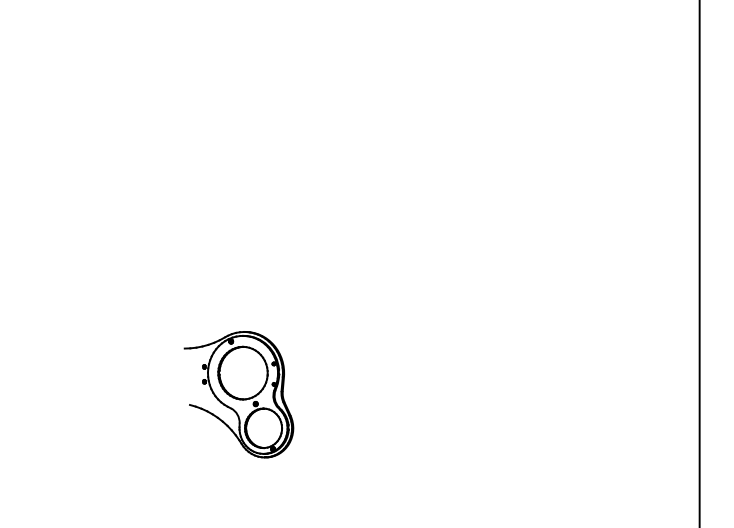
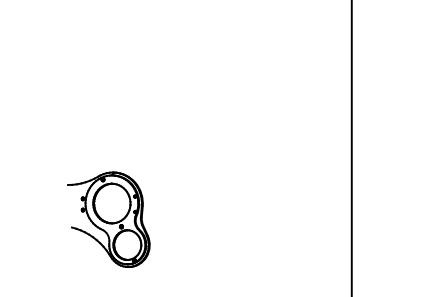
part: (238, 394) -> (108, 219), size x1.43

